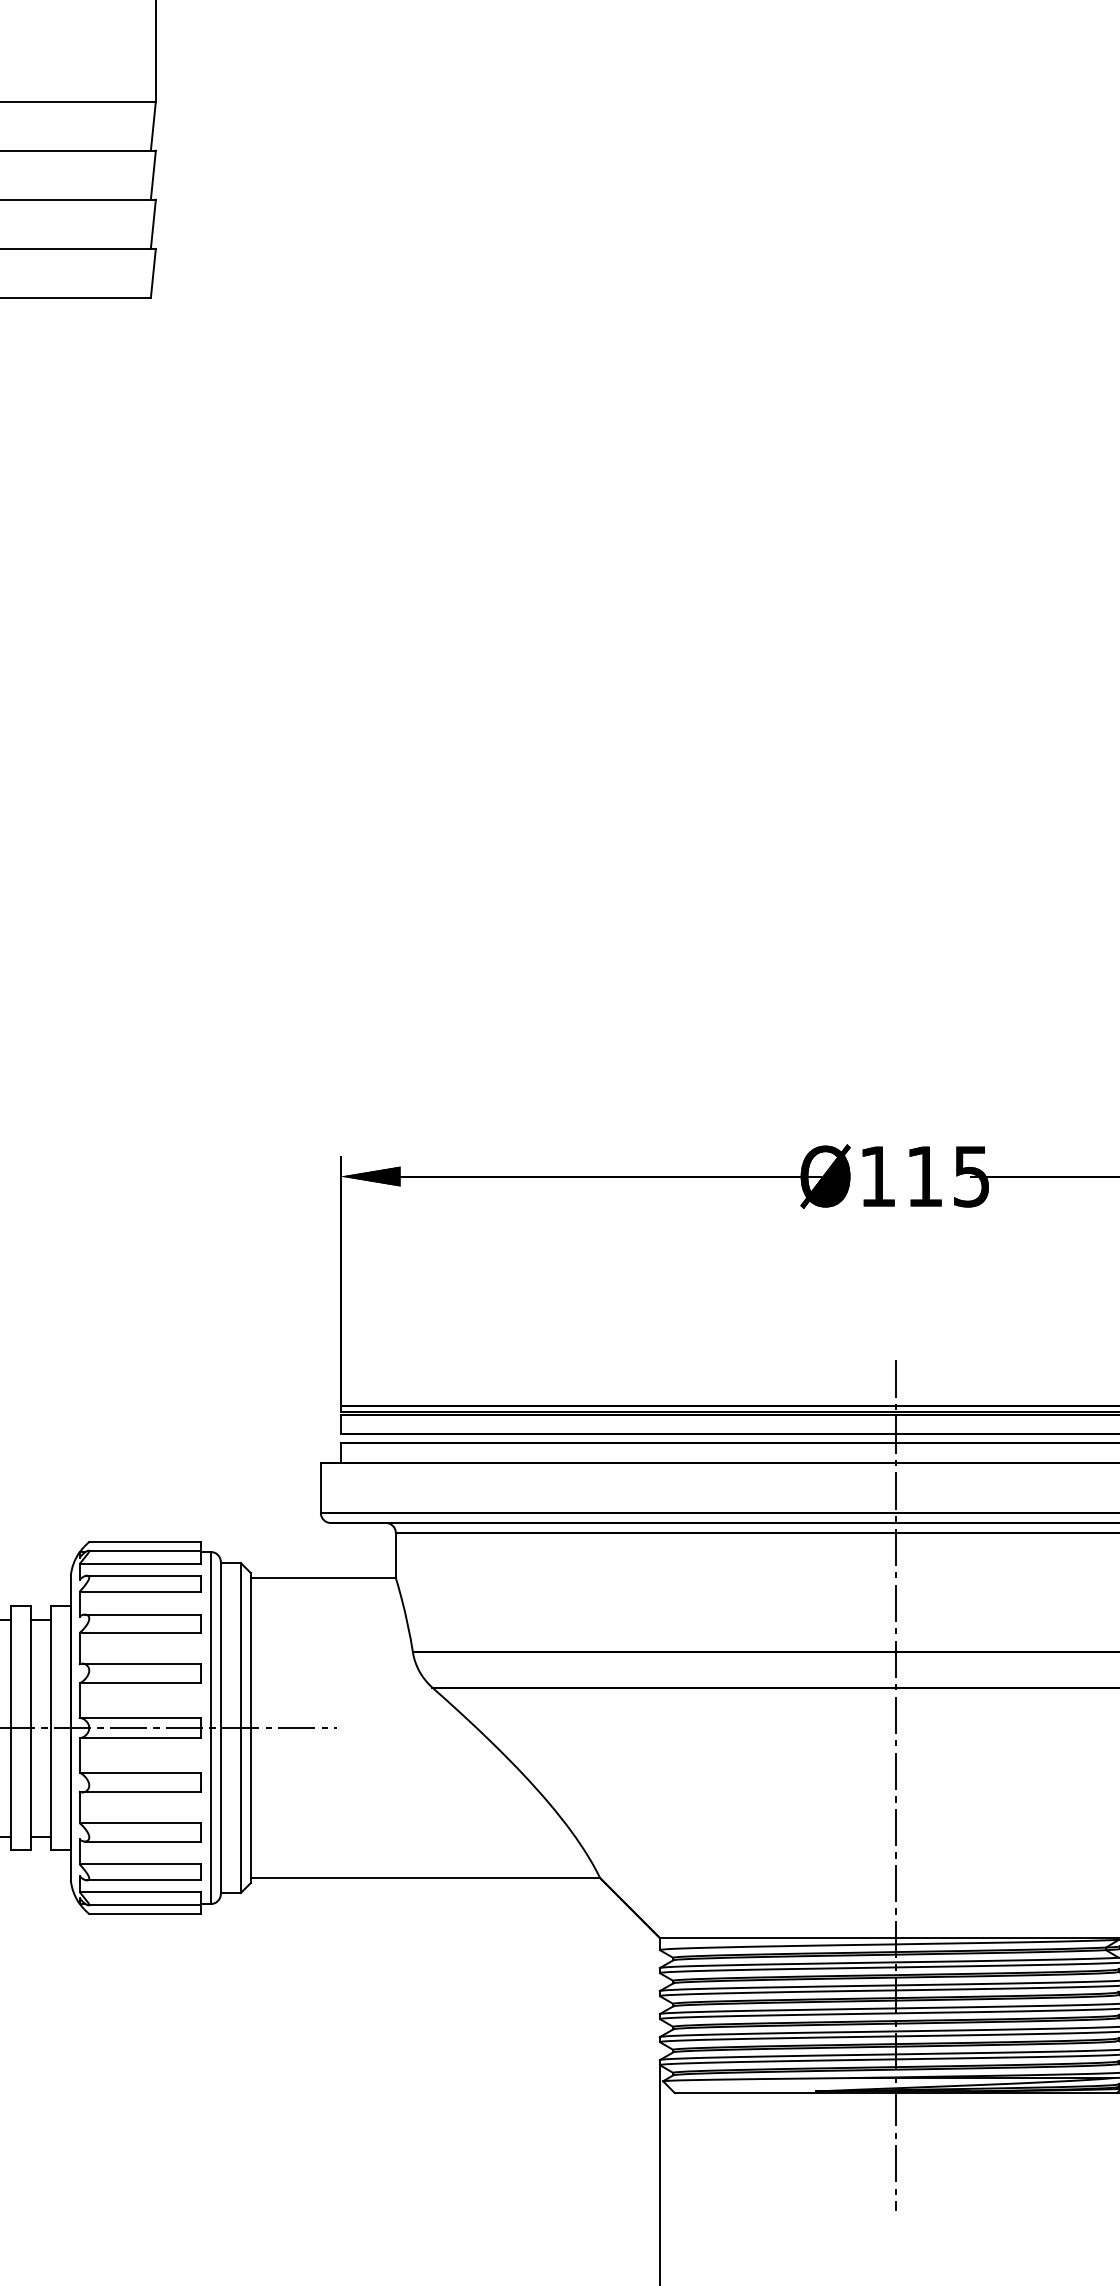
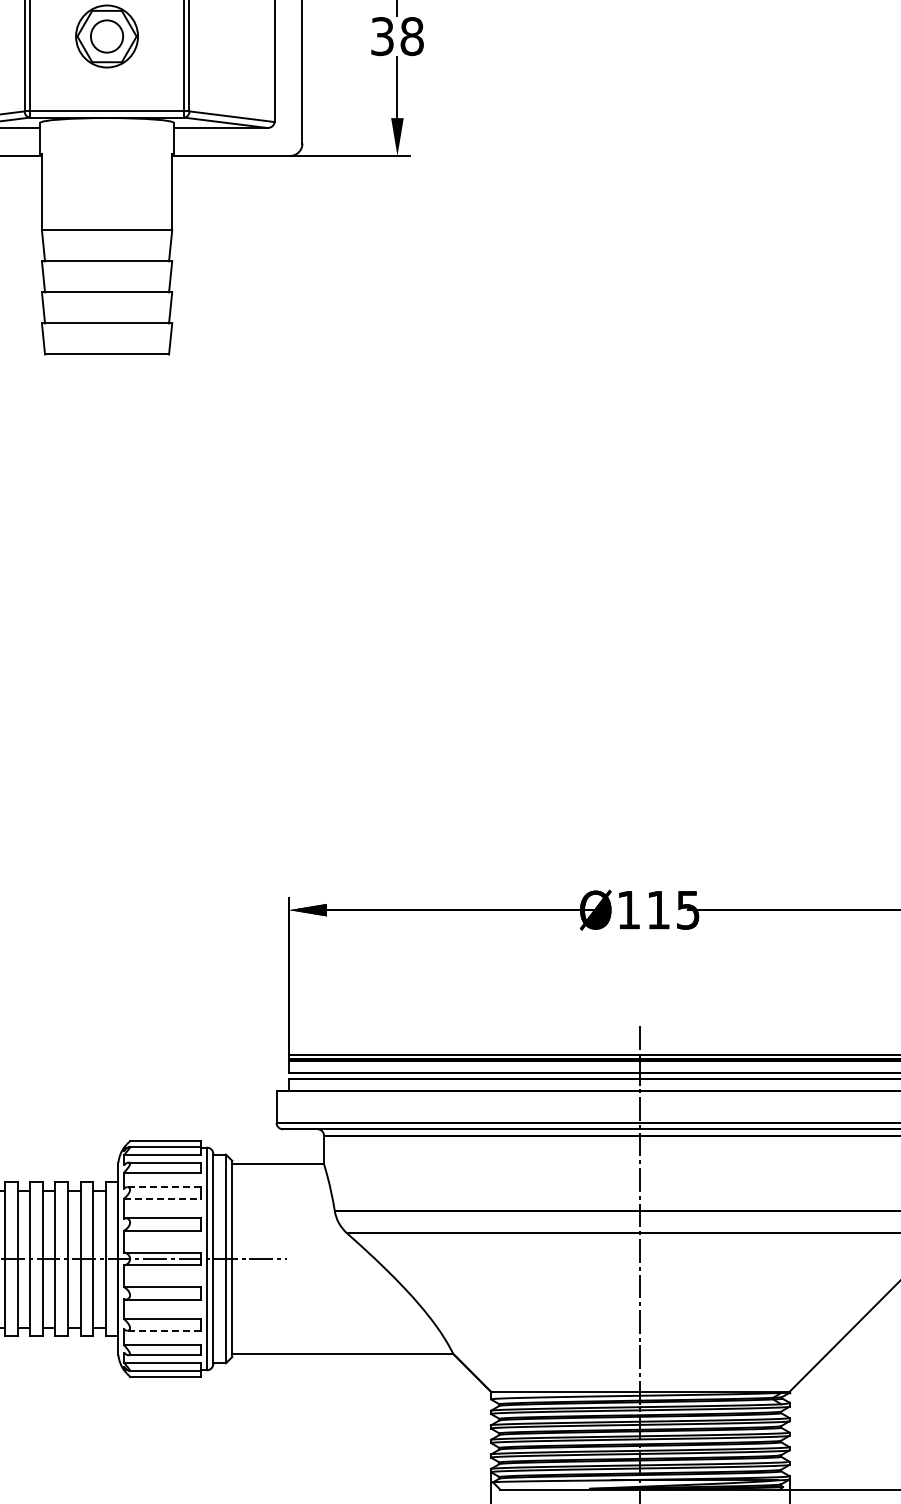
line: (142, 1615) -> (163, 1187), solid -> dashed
line: (140, 1632) -> (162, 1198), solid -> dashed
line: (142, 1841) -> (163, 1330), solid -> dashed

